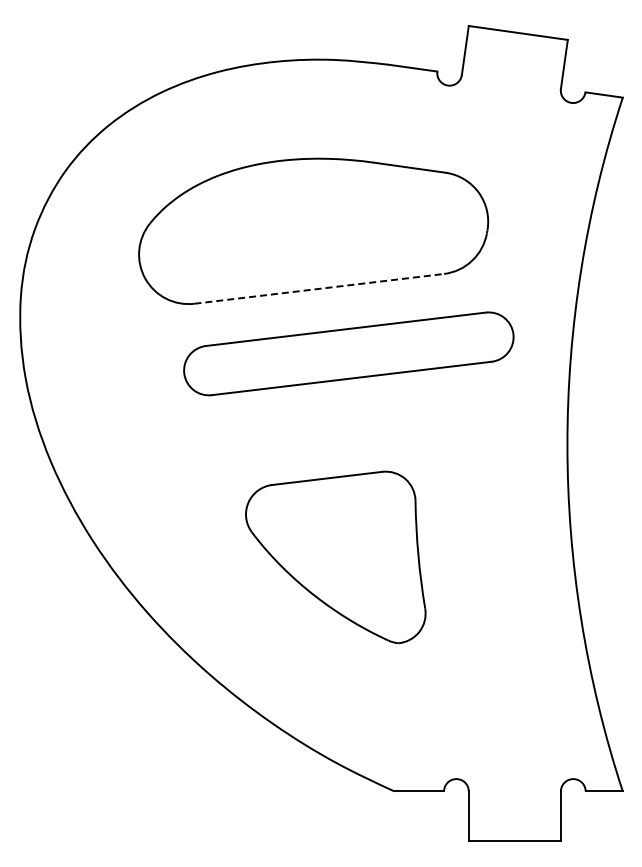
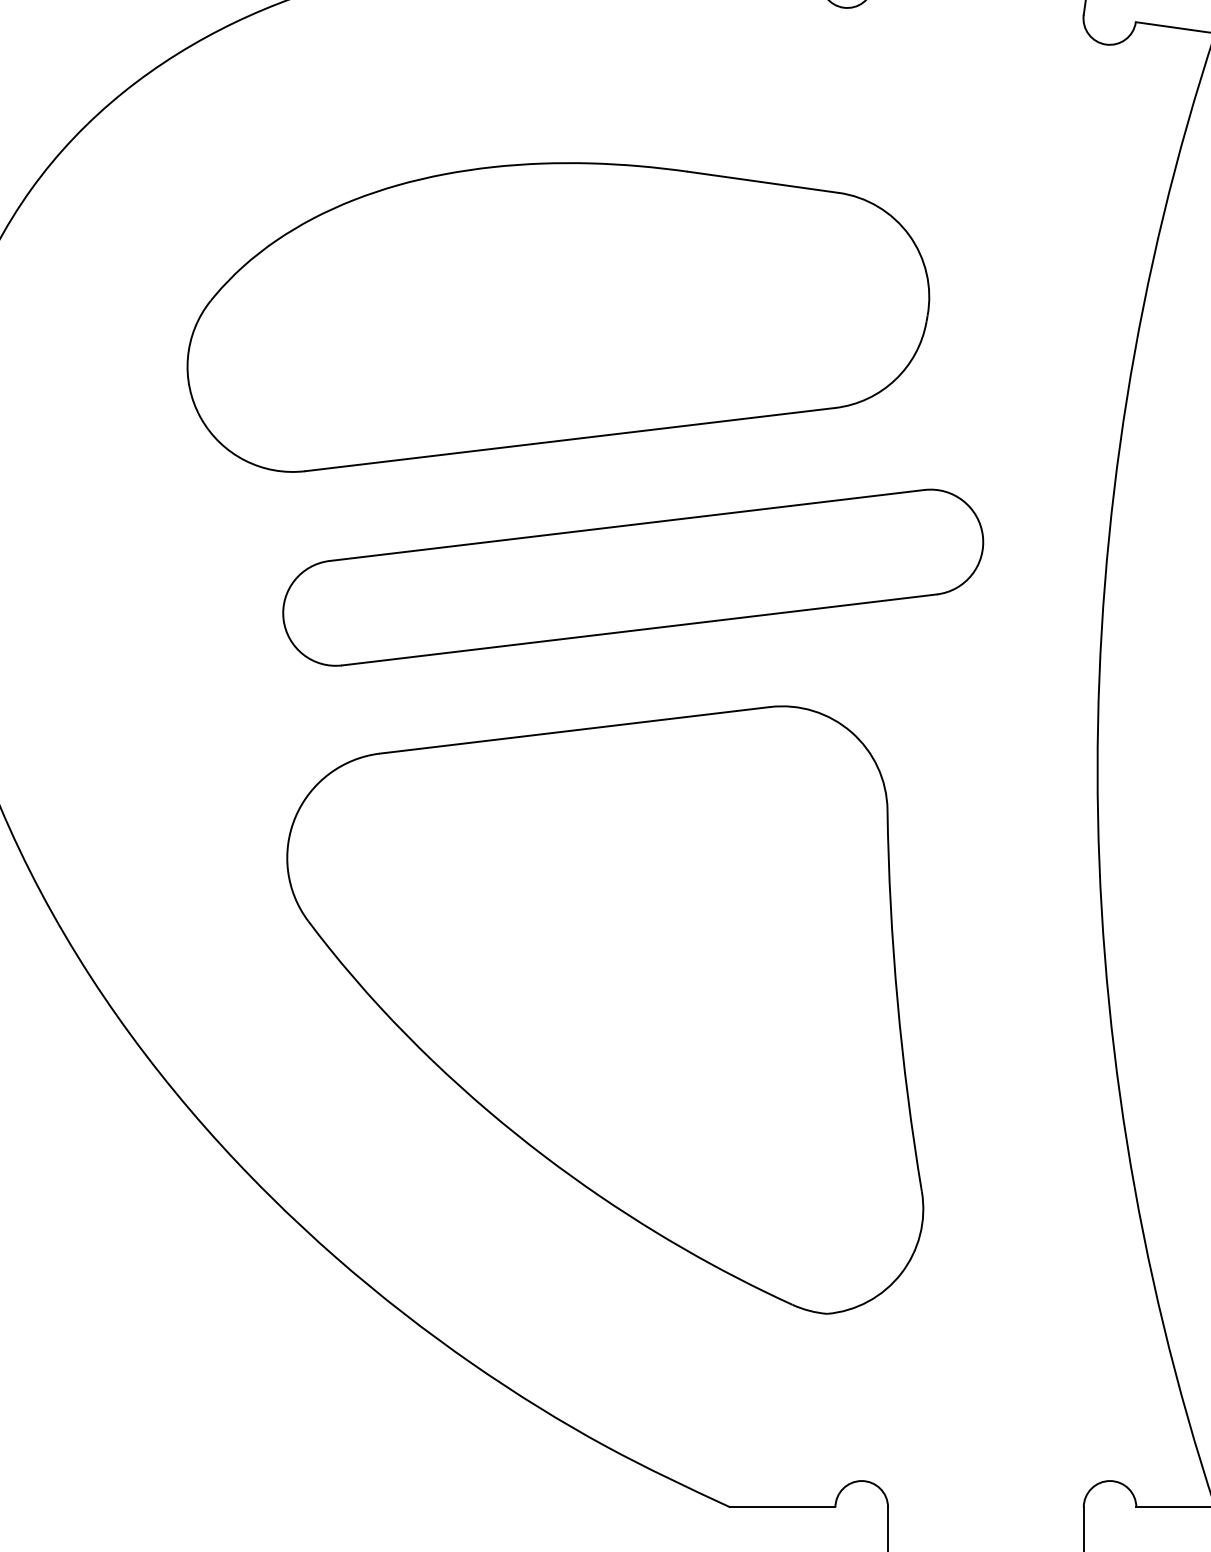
line: (319, 288) -> (570, 438), dashed -> solid
part: (335, 557) -> (604, 1010), size x1.67

